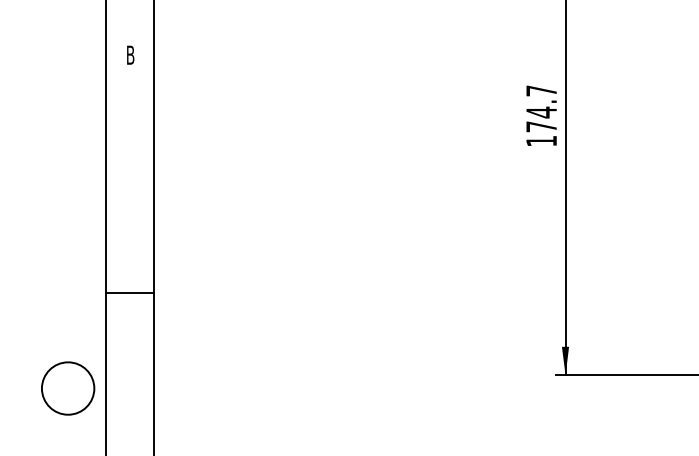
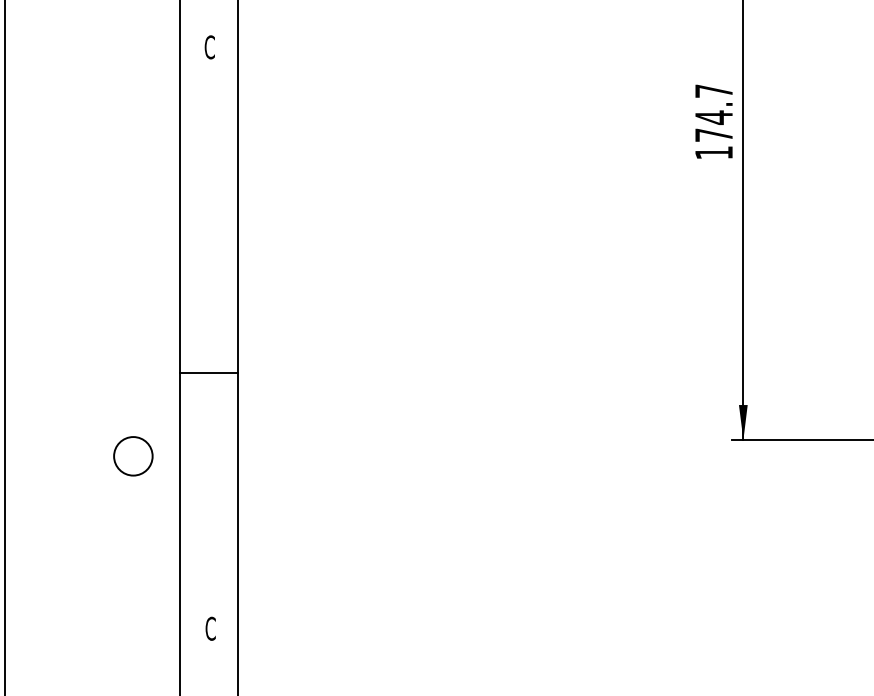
text: (130, 55) -> (209, 47), B -> C
line: (130, 293) -> (209, 373), moved
circle: (68, 388) -> (133, 456), size x0.6

